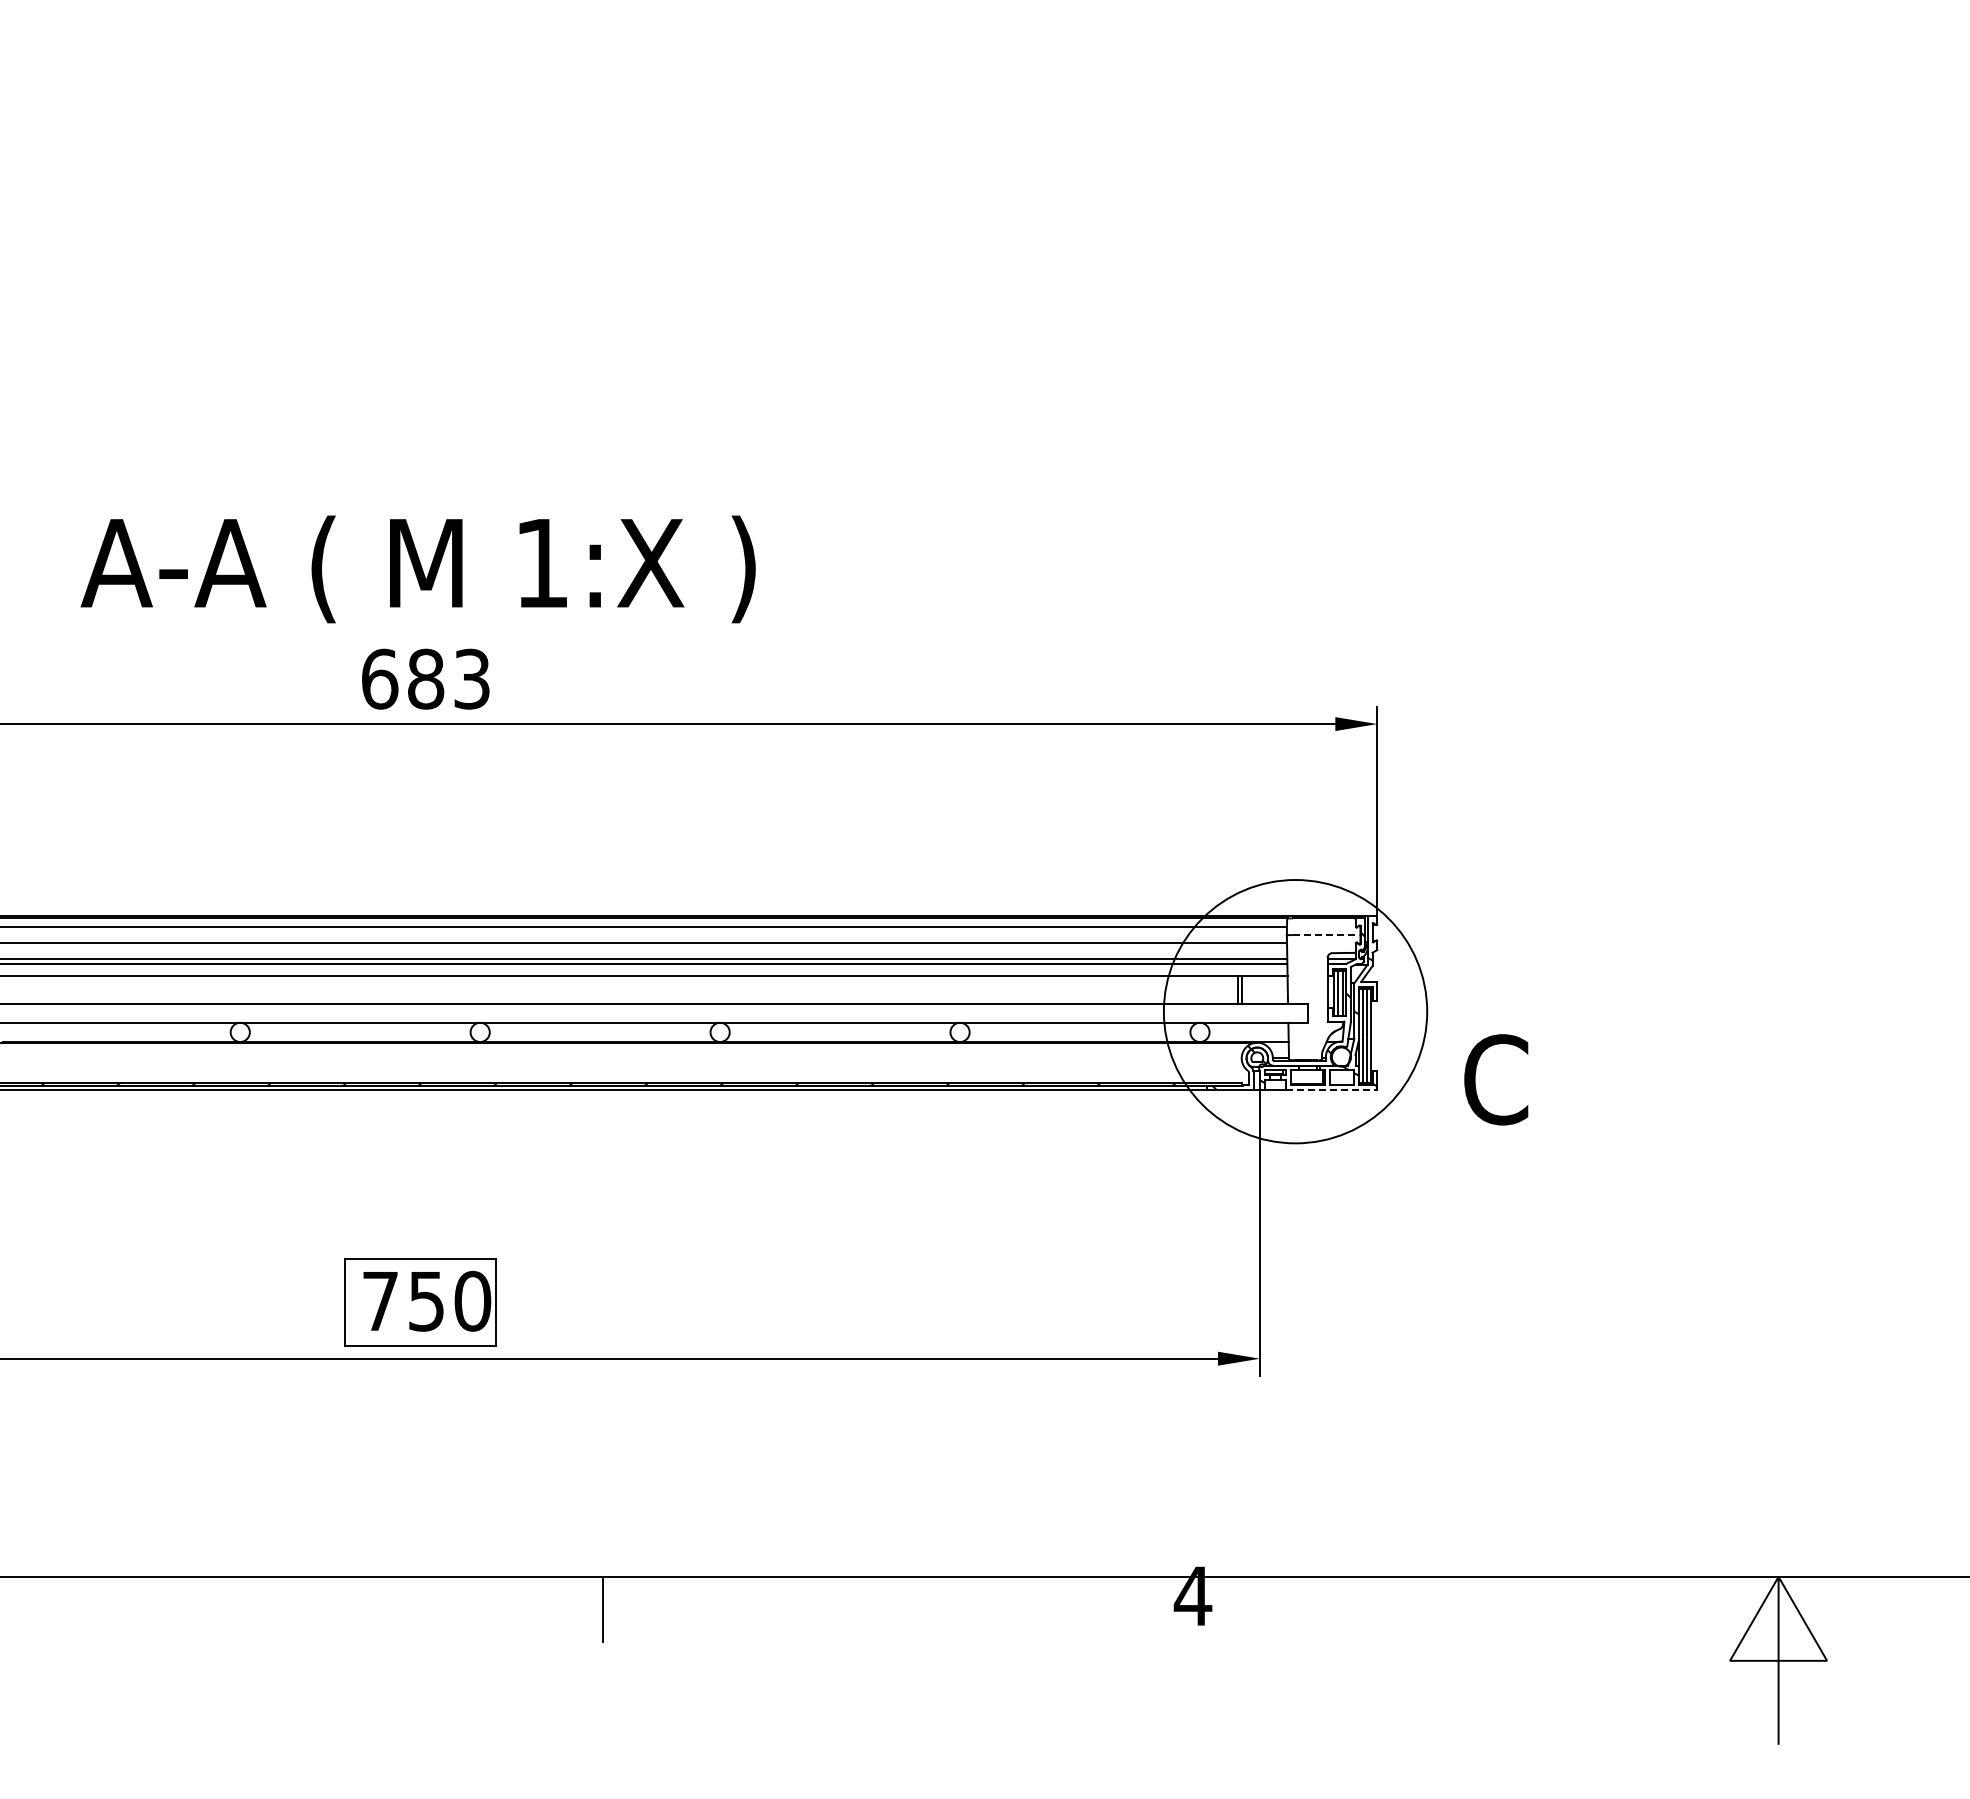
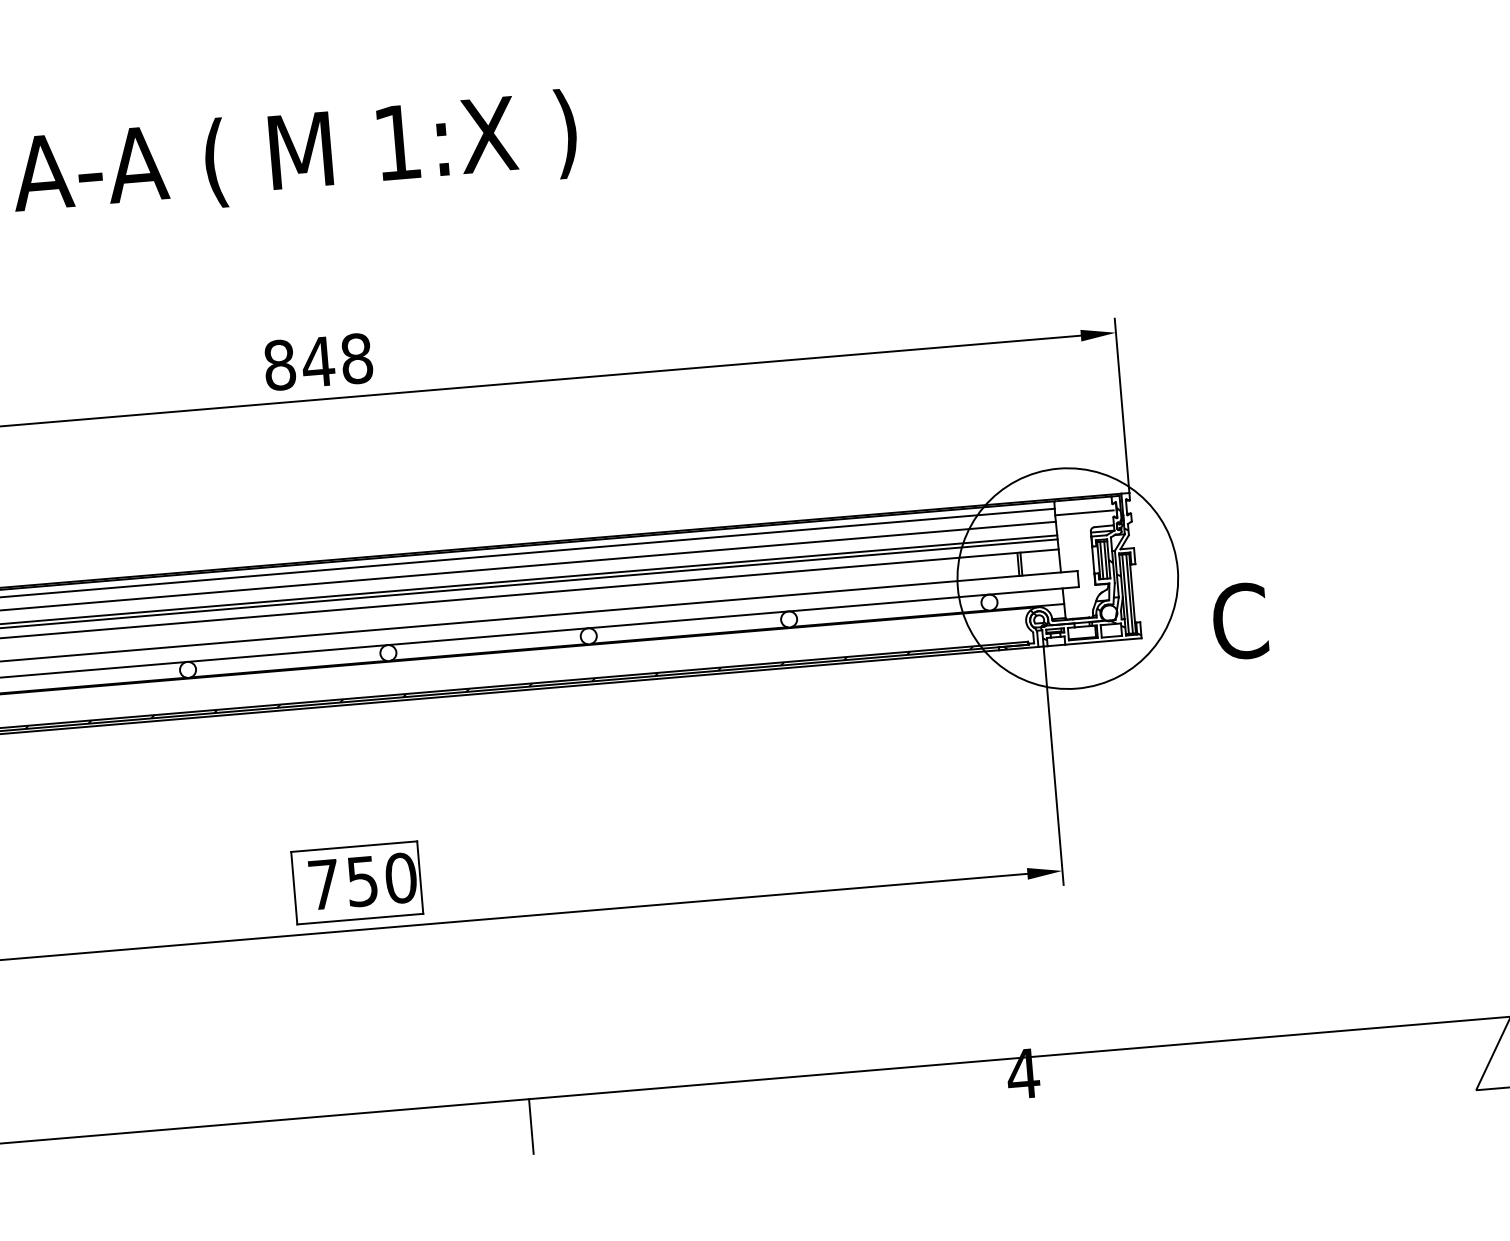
text: (417, 569) -> (293, 156), moved
text: (425, 678) -> (317, 361), 683 -> 848
line: (1325, 935) -> (1087, 512), dashed -> solid
line: (1331, 1089) -> (1103, 641), dashed -> solid

